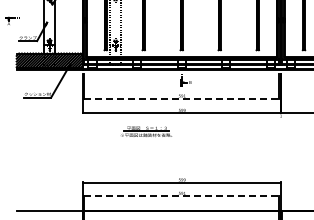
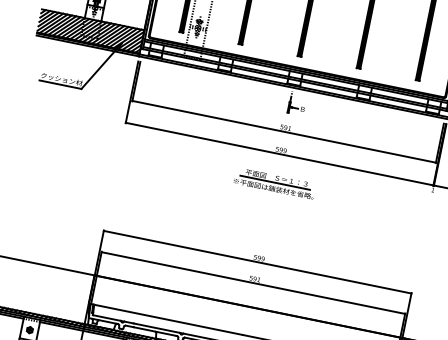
line: (181, 98) -> (283, 131), dashed -> solid
part: (146, 131) -> (274, 182), moved
line: (181, 196) -> (252, 283), dashed -> solid

